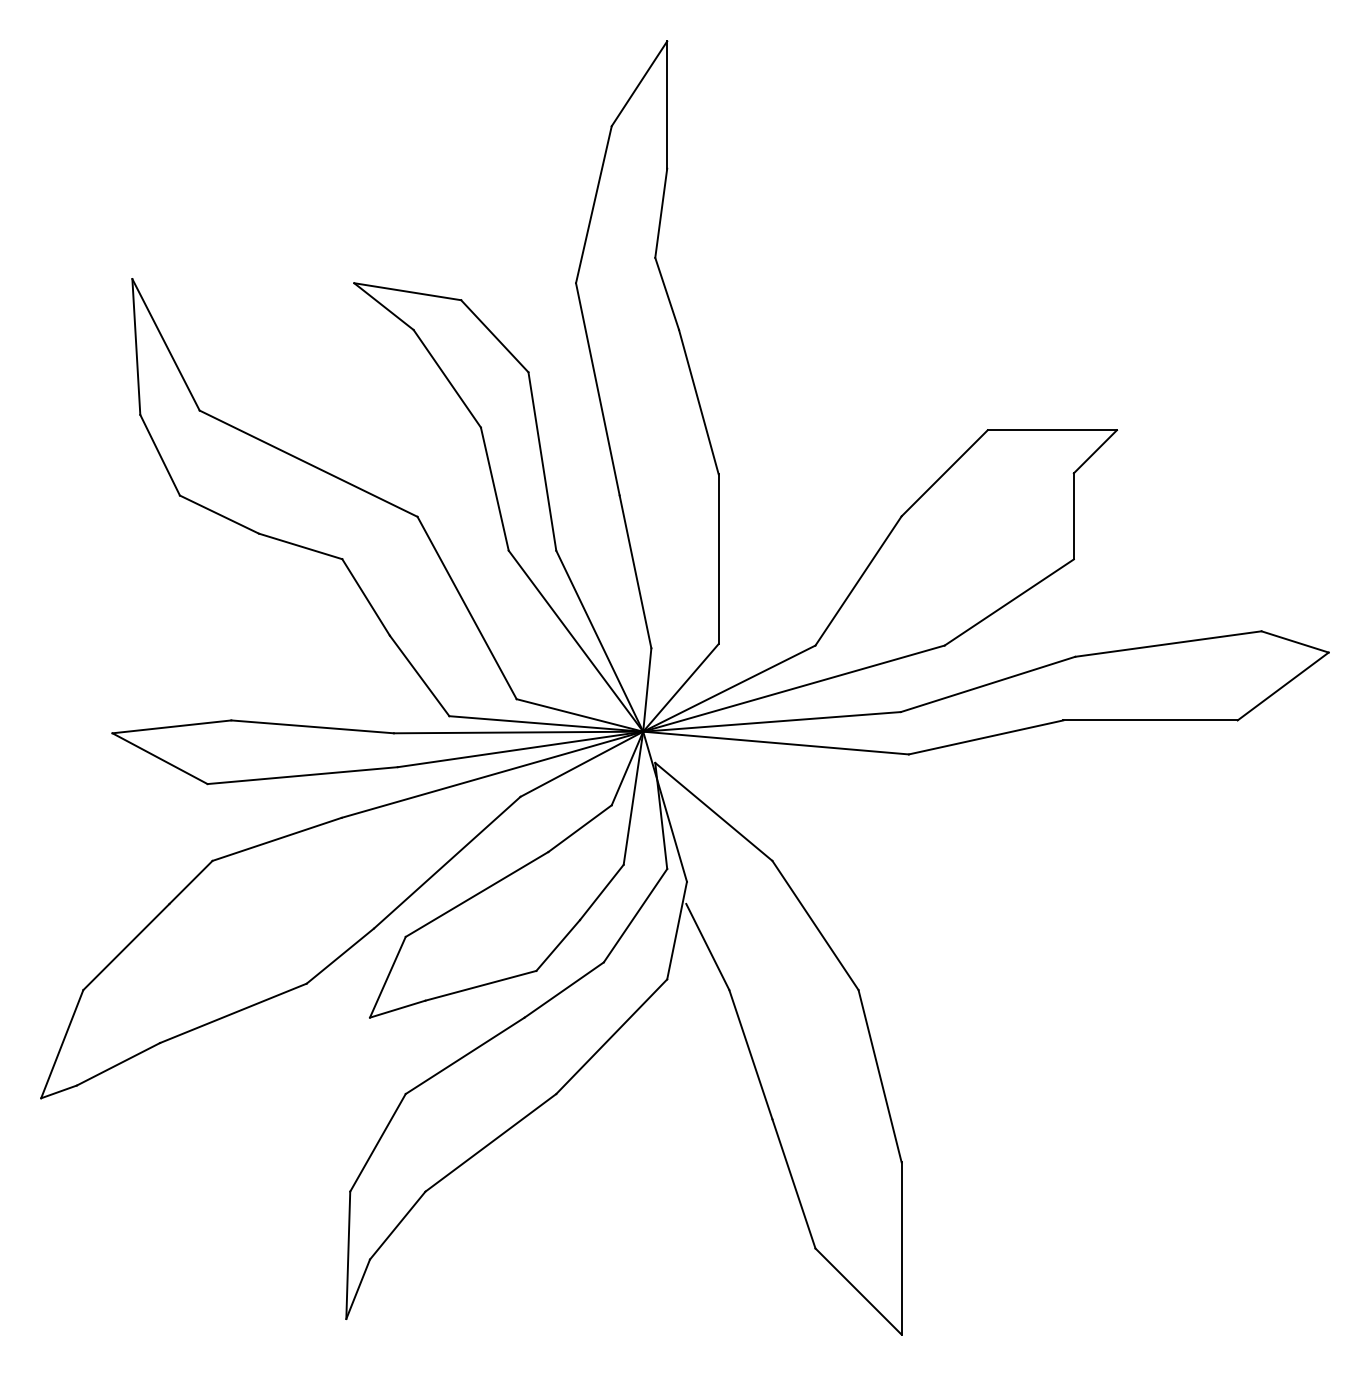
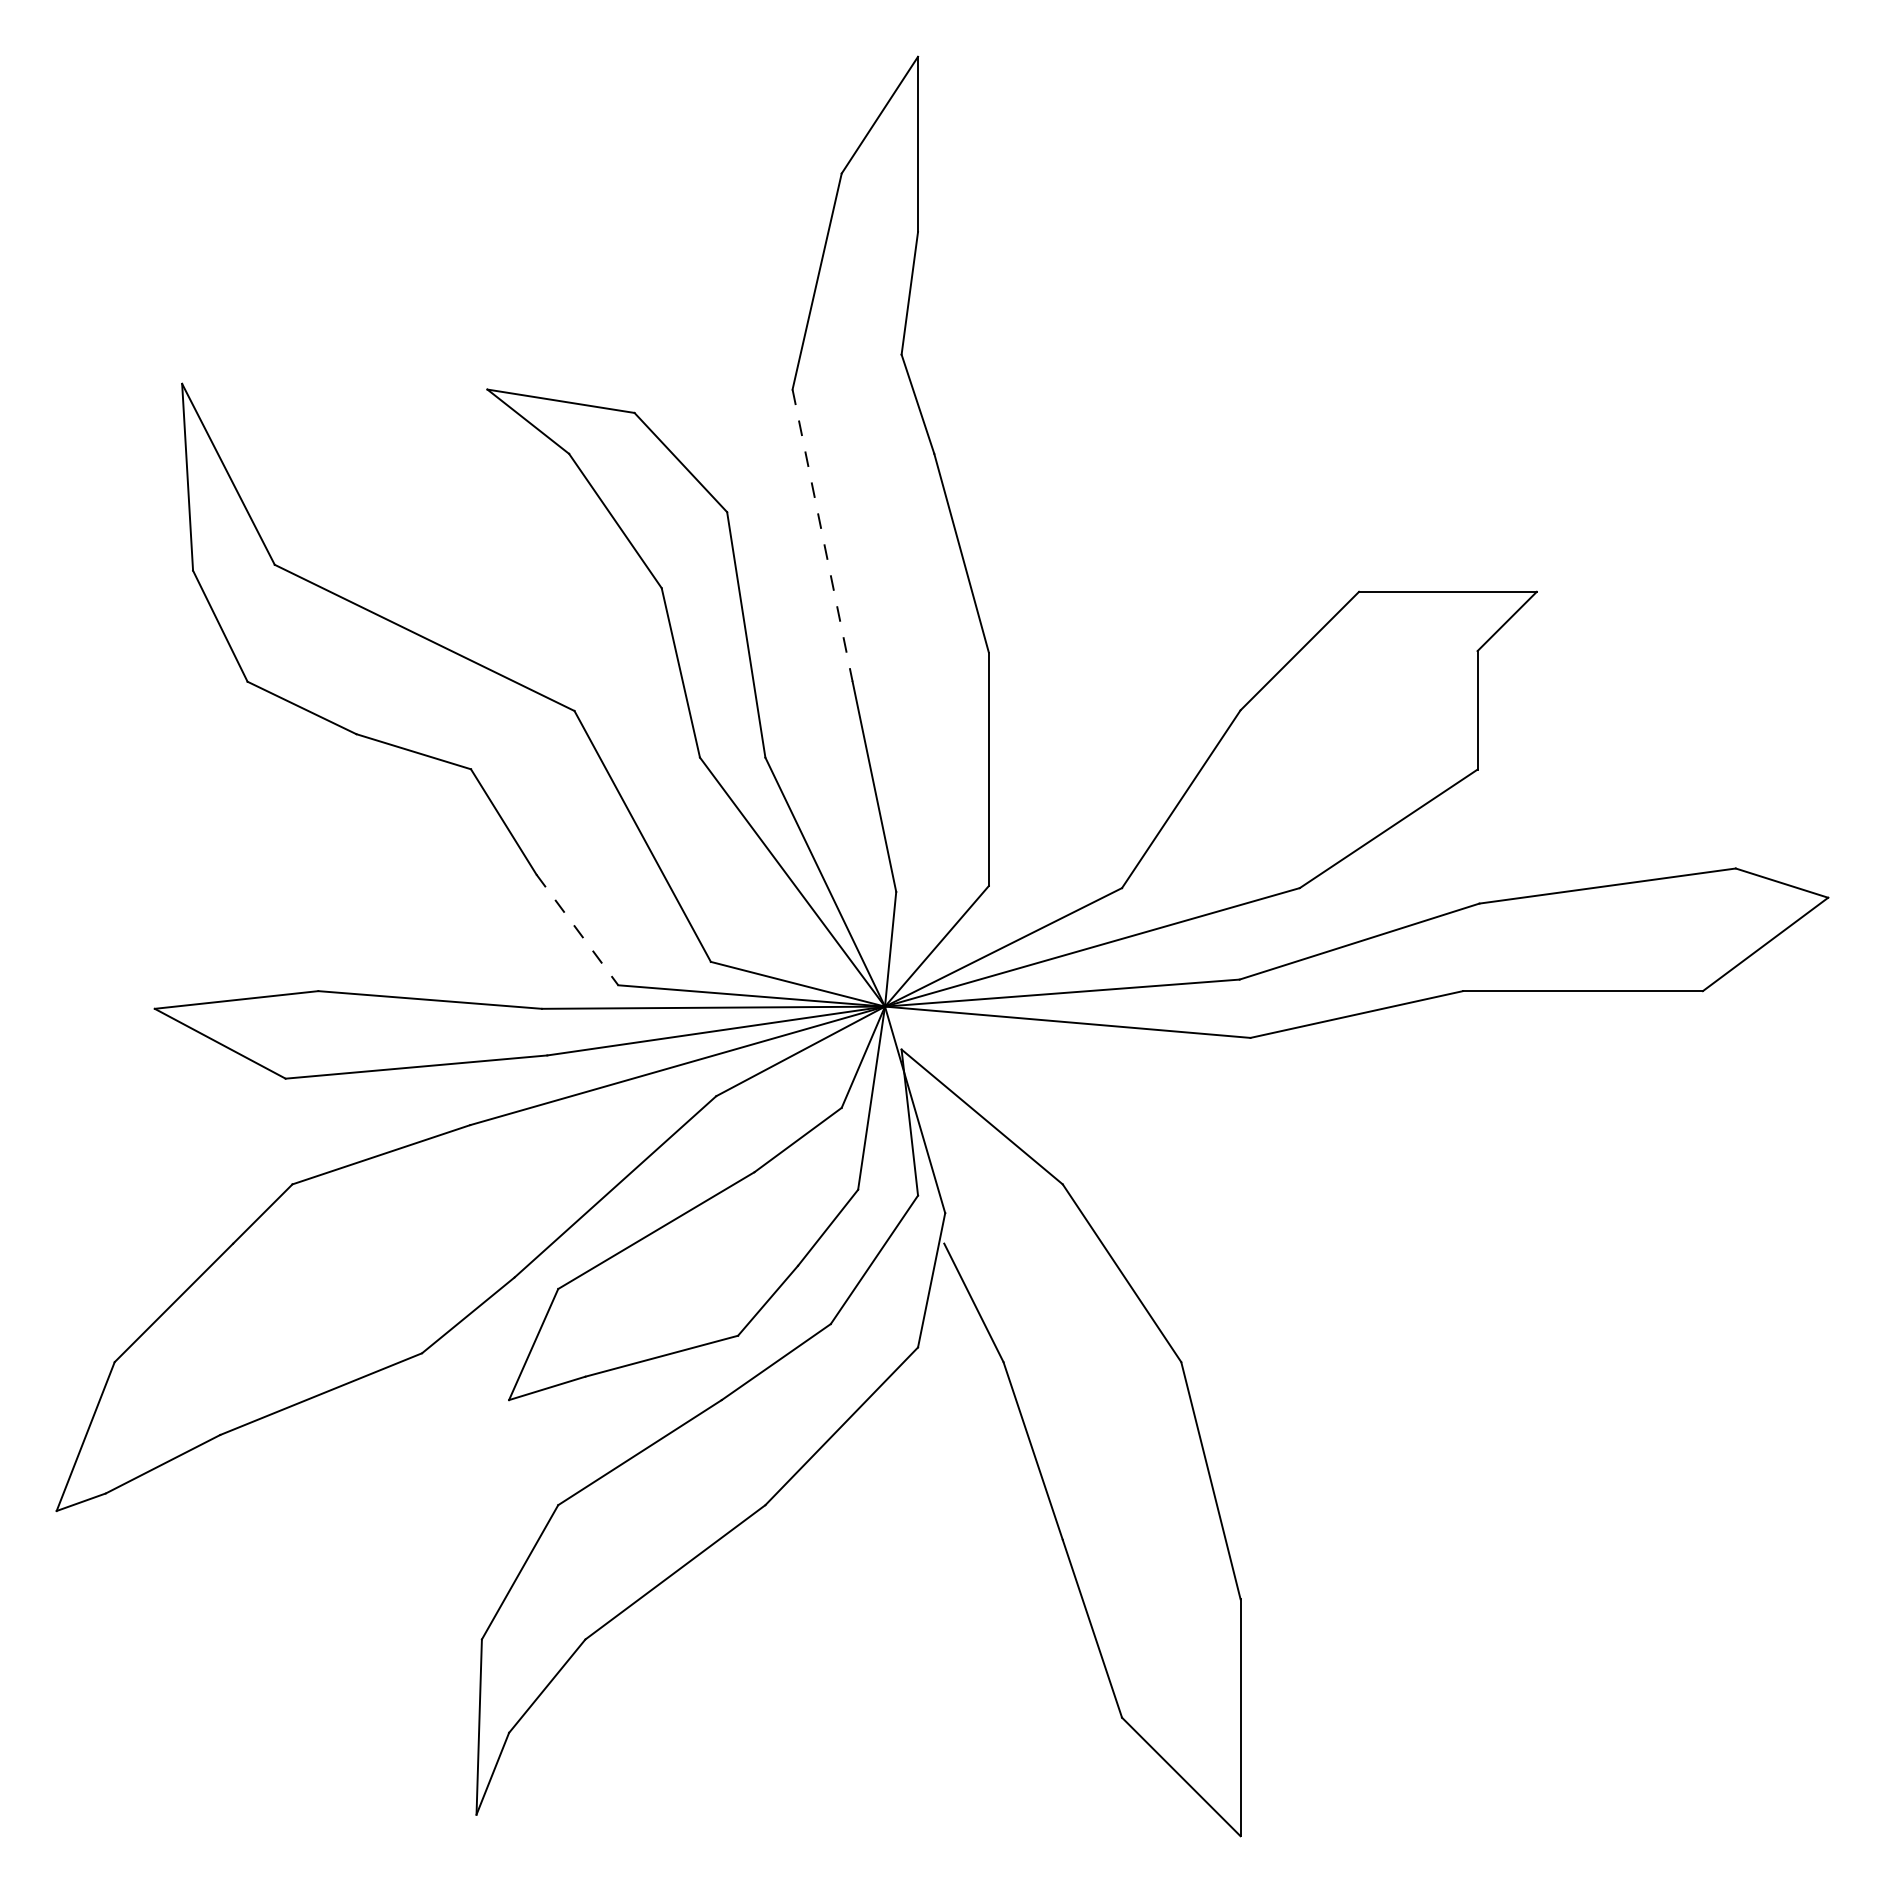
line: (597, 390) -> (822, 536), solid -> dashed
line: (419, 675) -> (577, 929), solid -> dashed

